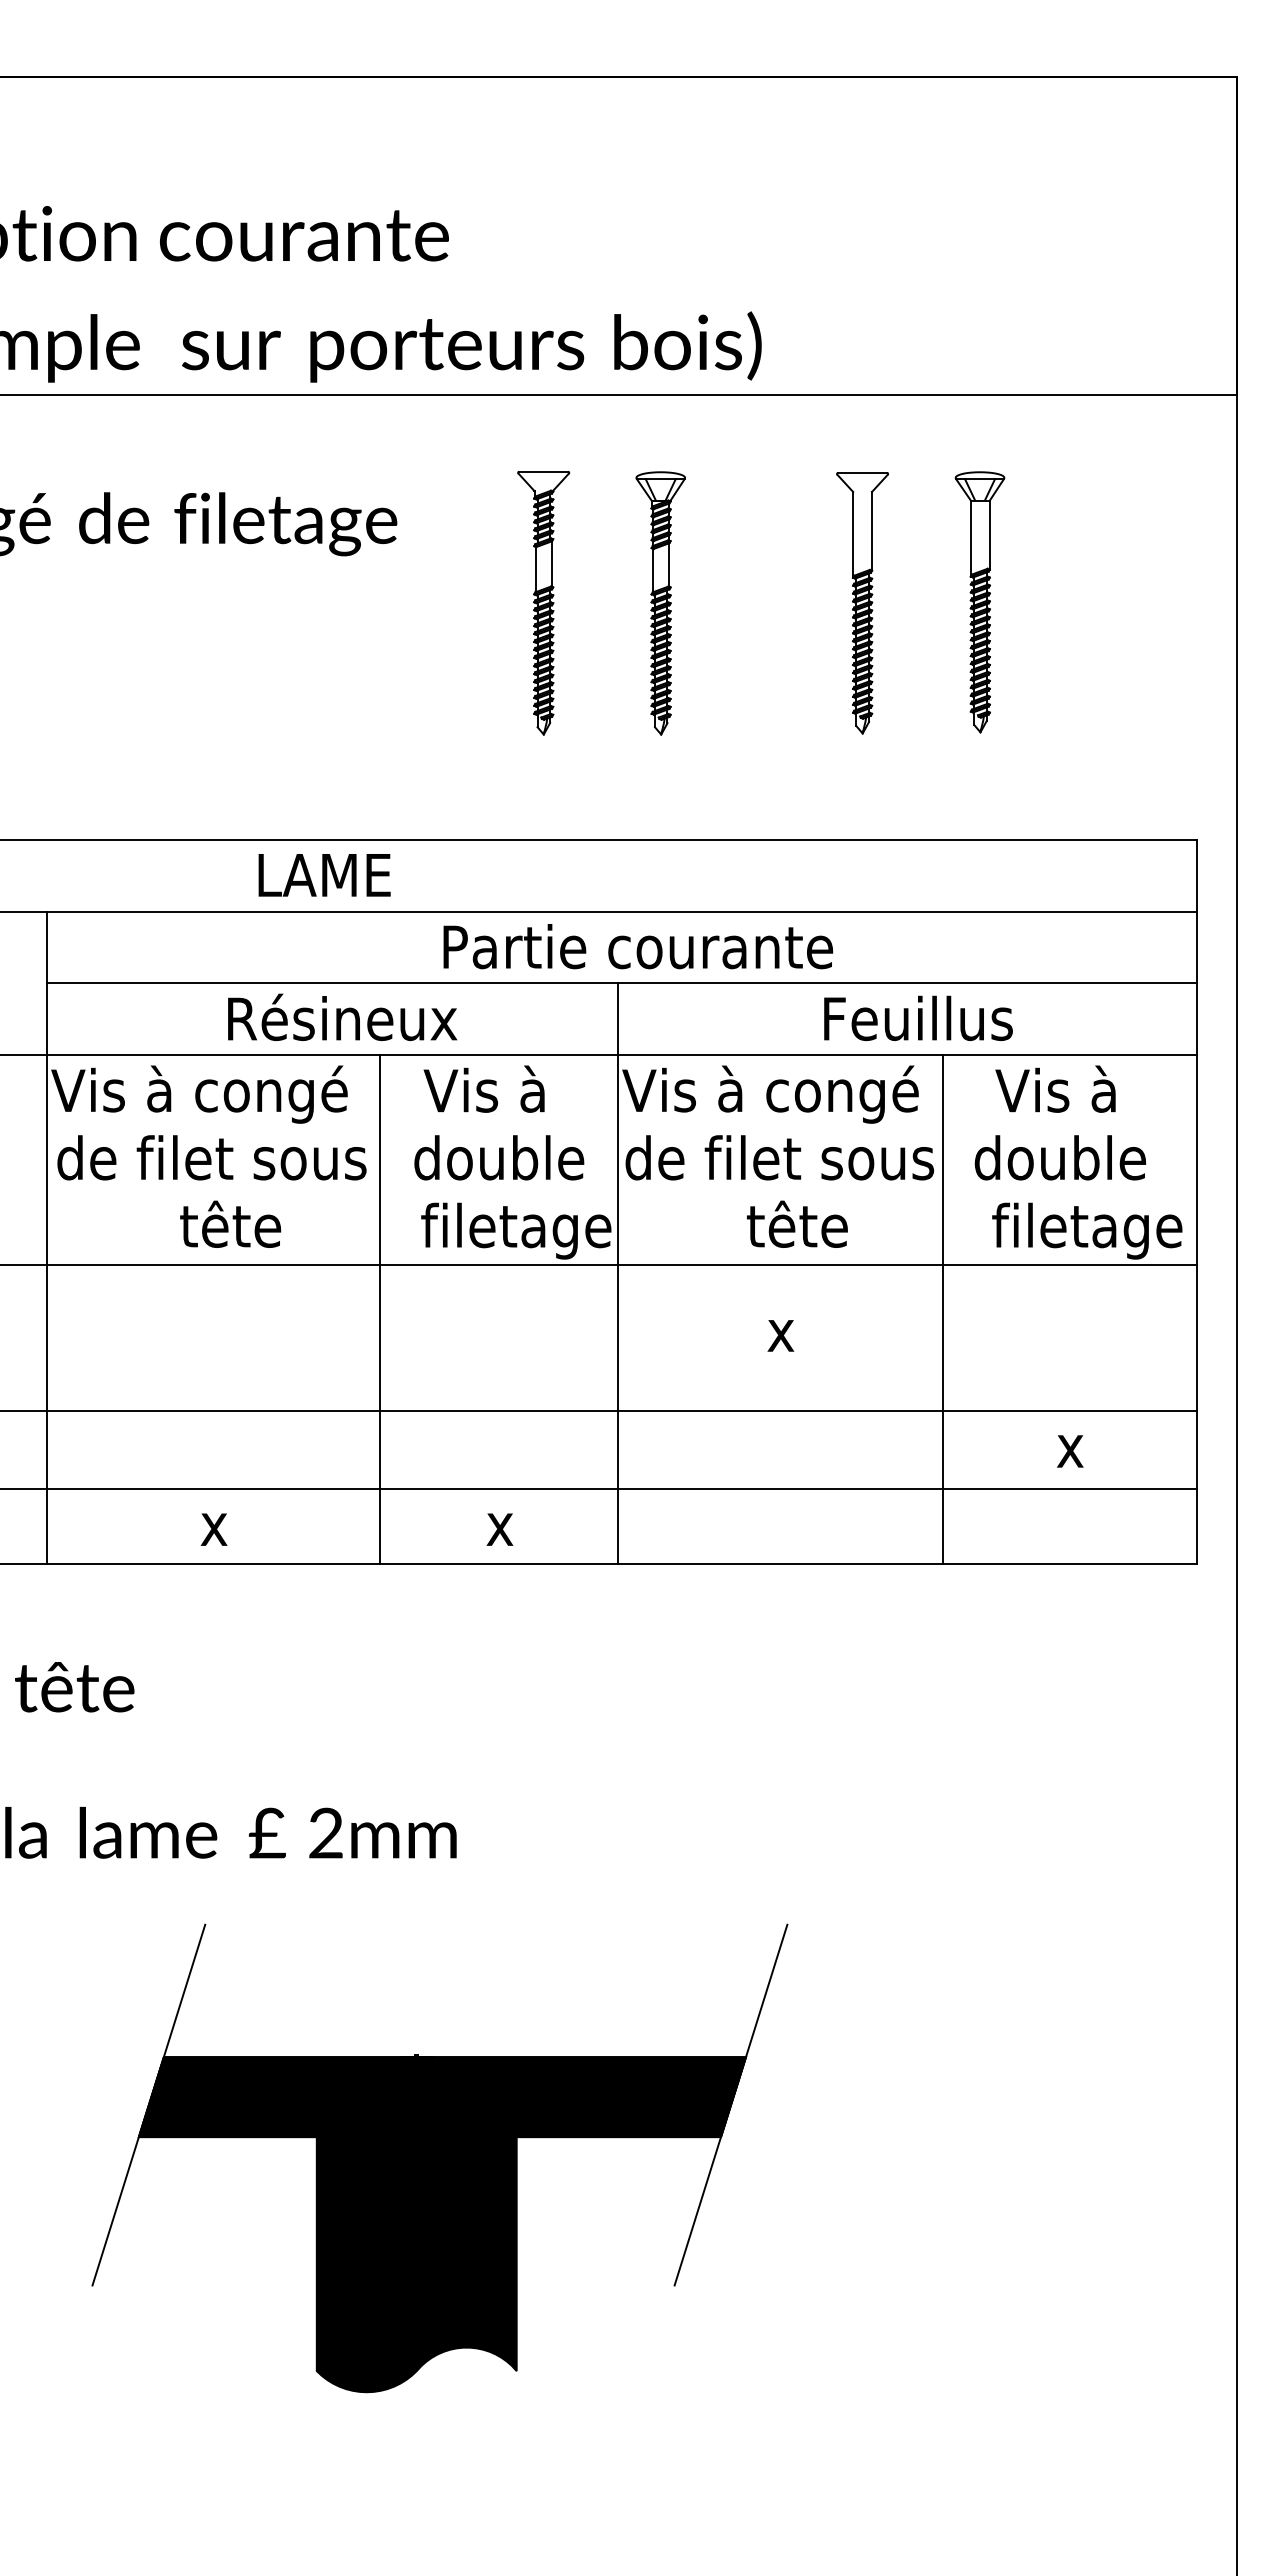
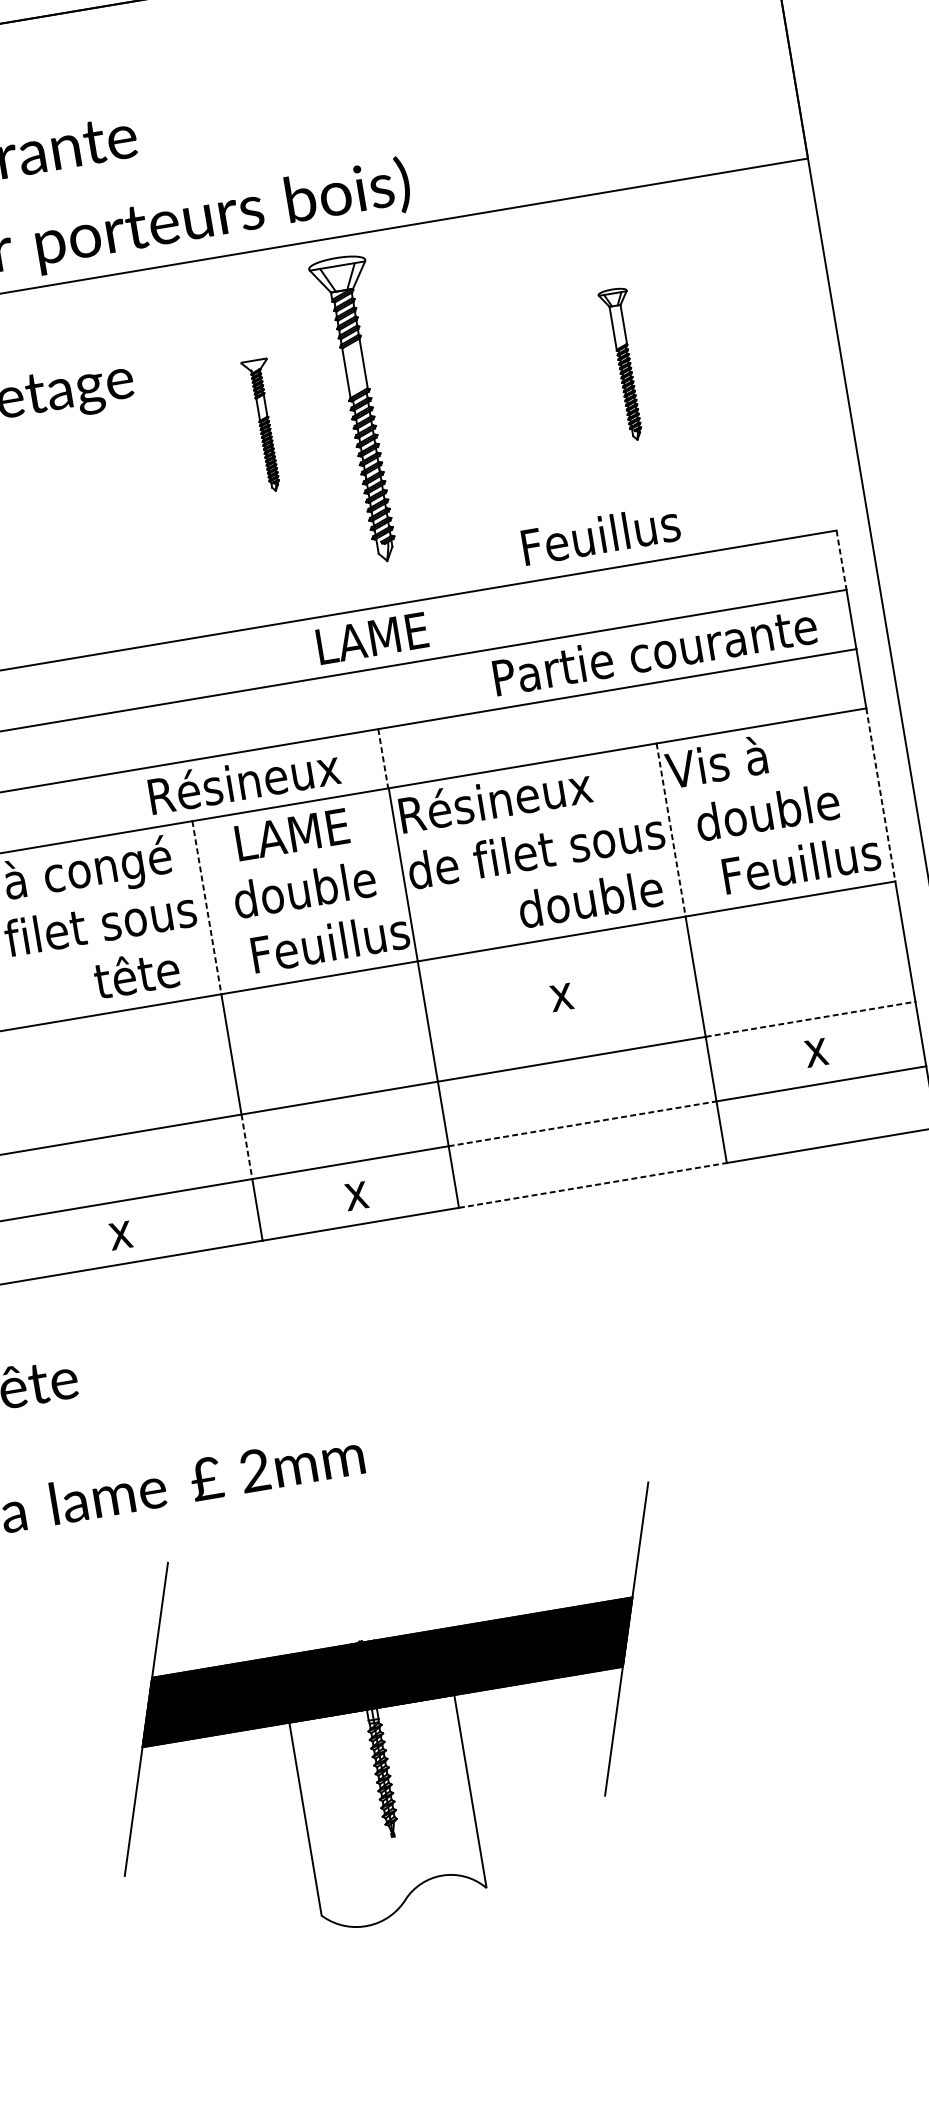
part: (979, 602) -> (624, 364), size x0.7
part: (543, 603) -> (264, 425), size x0.6
part: (660, 603) -> (361, 409), size x1.4
part: (862, 603) -> (527, 381), removed
text: (324, 875) -> (372, 638), moved
line: (1197, 875) -> (841, 560), solid -> dashed
text: (638, 946) -> (655, 651), moved
text: (342, 1016) -> (244, 779), moved
text: (918, 1017) -> (600, 534), moved
line: (617, 1019) -> (383, 758), solid -> dashed
text: (492, 1088) -> (289, 833), Vis à -> LAME
text: (1055, 1088) -> (716, 761), moved
text: (770, 1094) -> (519, 799), Vis à congé -> Résineux
line: (380, 1160) -> (207, 908), solid -> dashed
line: (942, 1160) -> (670, 830), solid -> dashed
line: (1197, 1160) -> (881, 795), solid -> dashed
text: (230, 1223) -> (136, 973), moved
text: (833, 1223) -> (589, 897), tête -> double
text: (517, 1230) -> (329, 946), filetage -> Feuillus
text: (1088, 1230) -> (800, 868), filetage -> Feuillus
line: (1070, 1410) -> (810, 1019), solid -> dashed
line: (380, 1450) -> (247, 1147), solid -> dashed
line: (781, 1489) -> (583, 1124), solid -> dashed
line: (781, 1563) -> (593, 1185), solid -> dashed
fill: (416, 2264) -> (389, 1813), removed

